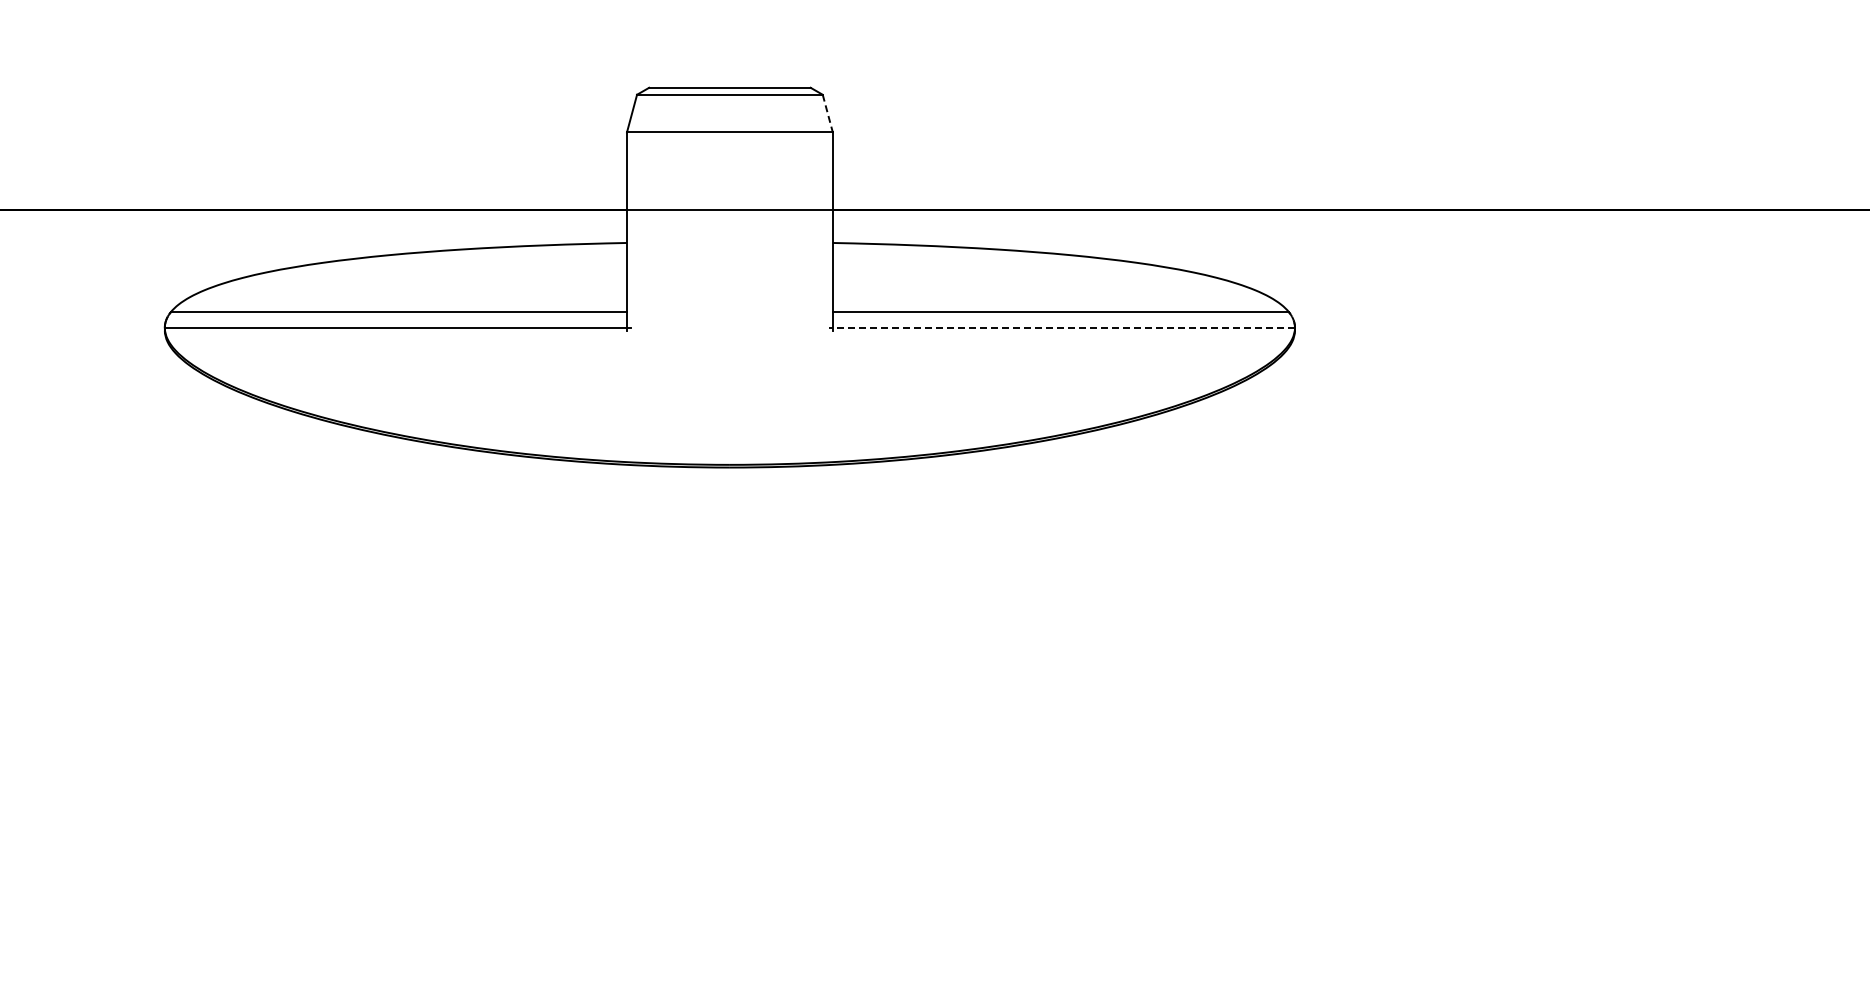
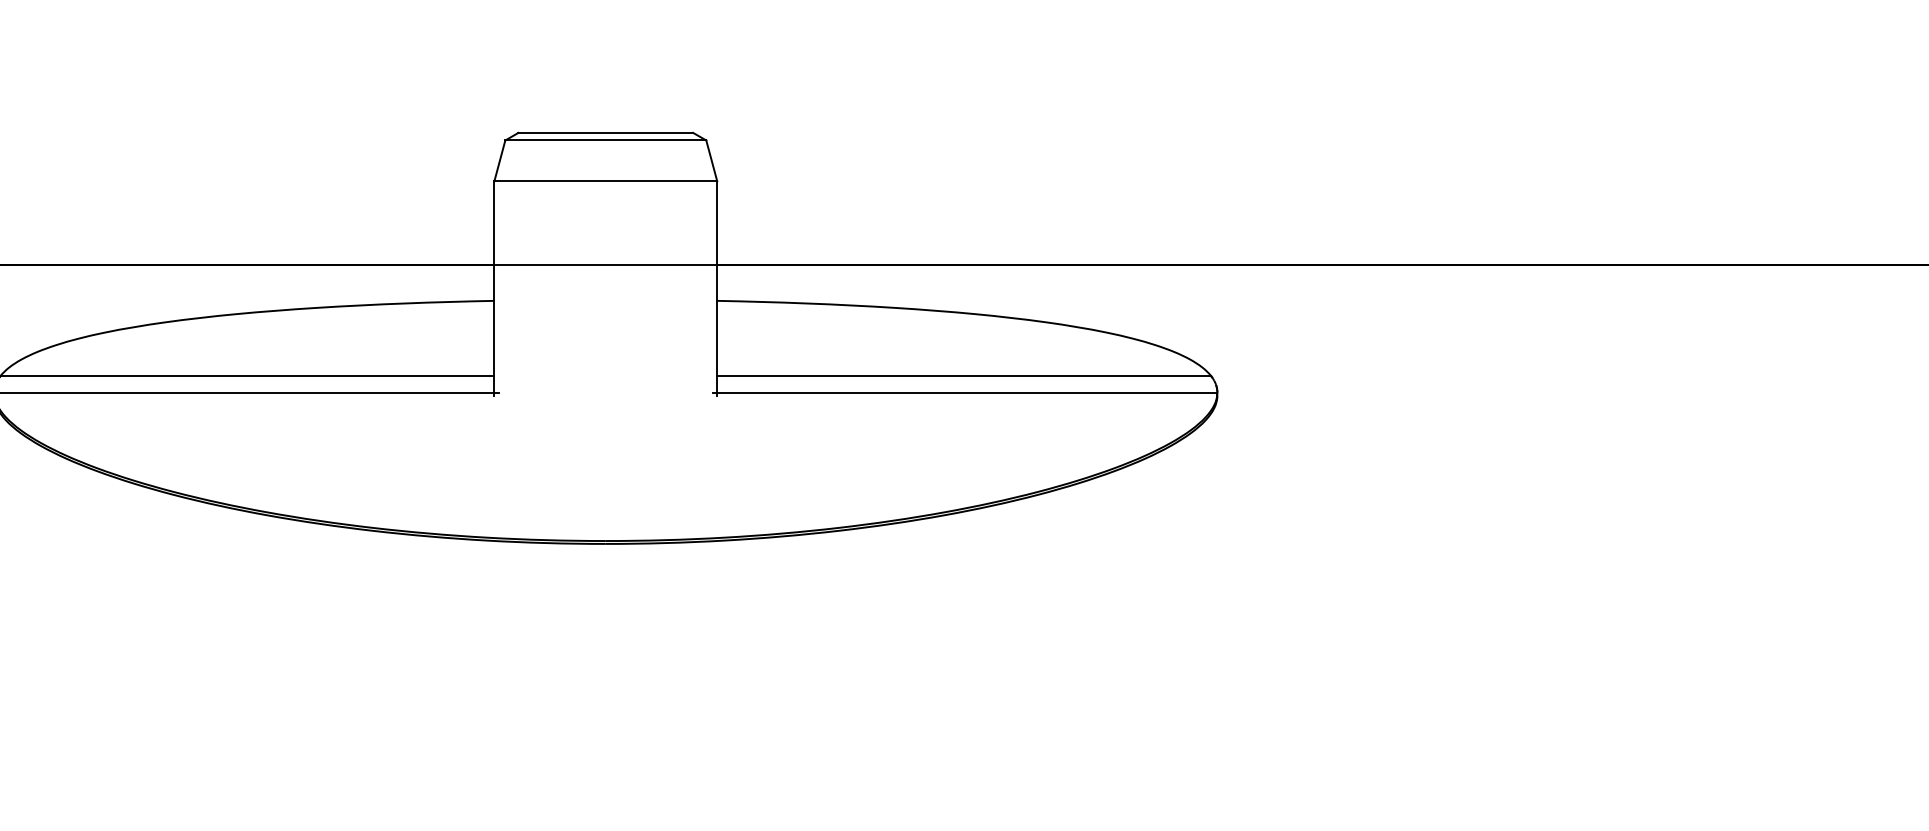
line: (827, 114) -> (711, 161), dashed -> solid
line: (1061, 327) -> (964, 392), dashed -> solid

